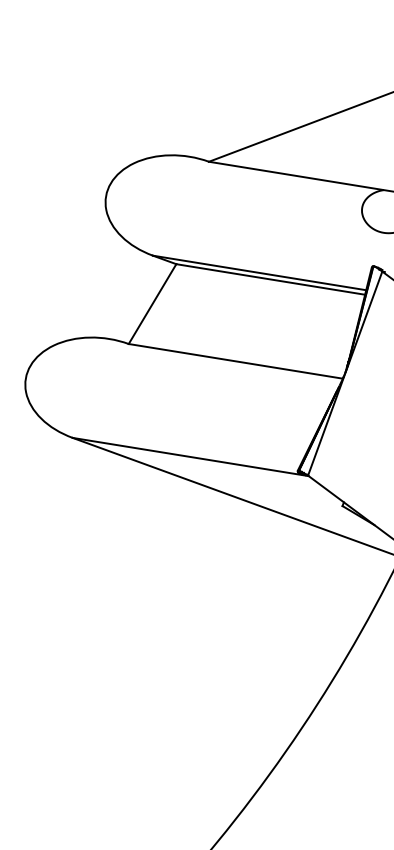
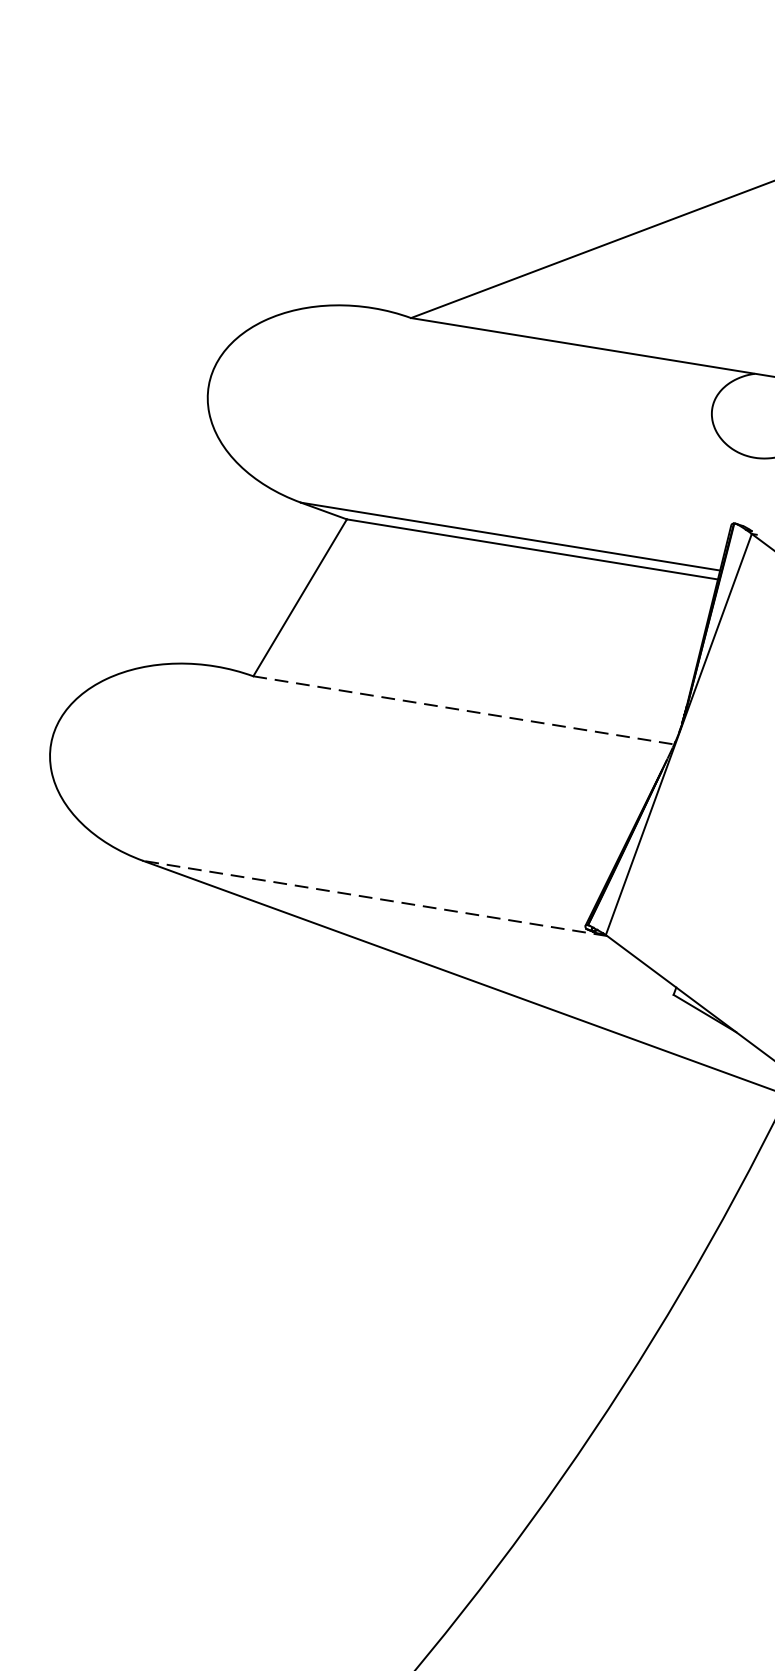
line: (236, 361) -> (465, 710), solid -> dashed
line: (190, 457) -> (374, 899), solid -> dashed

